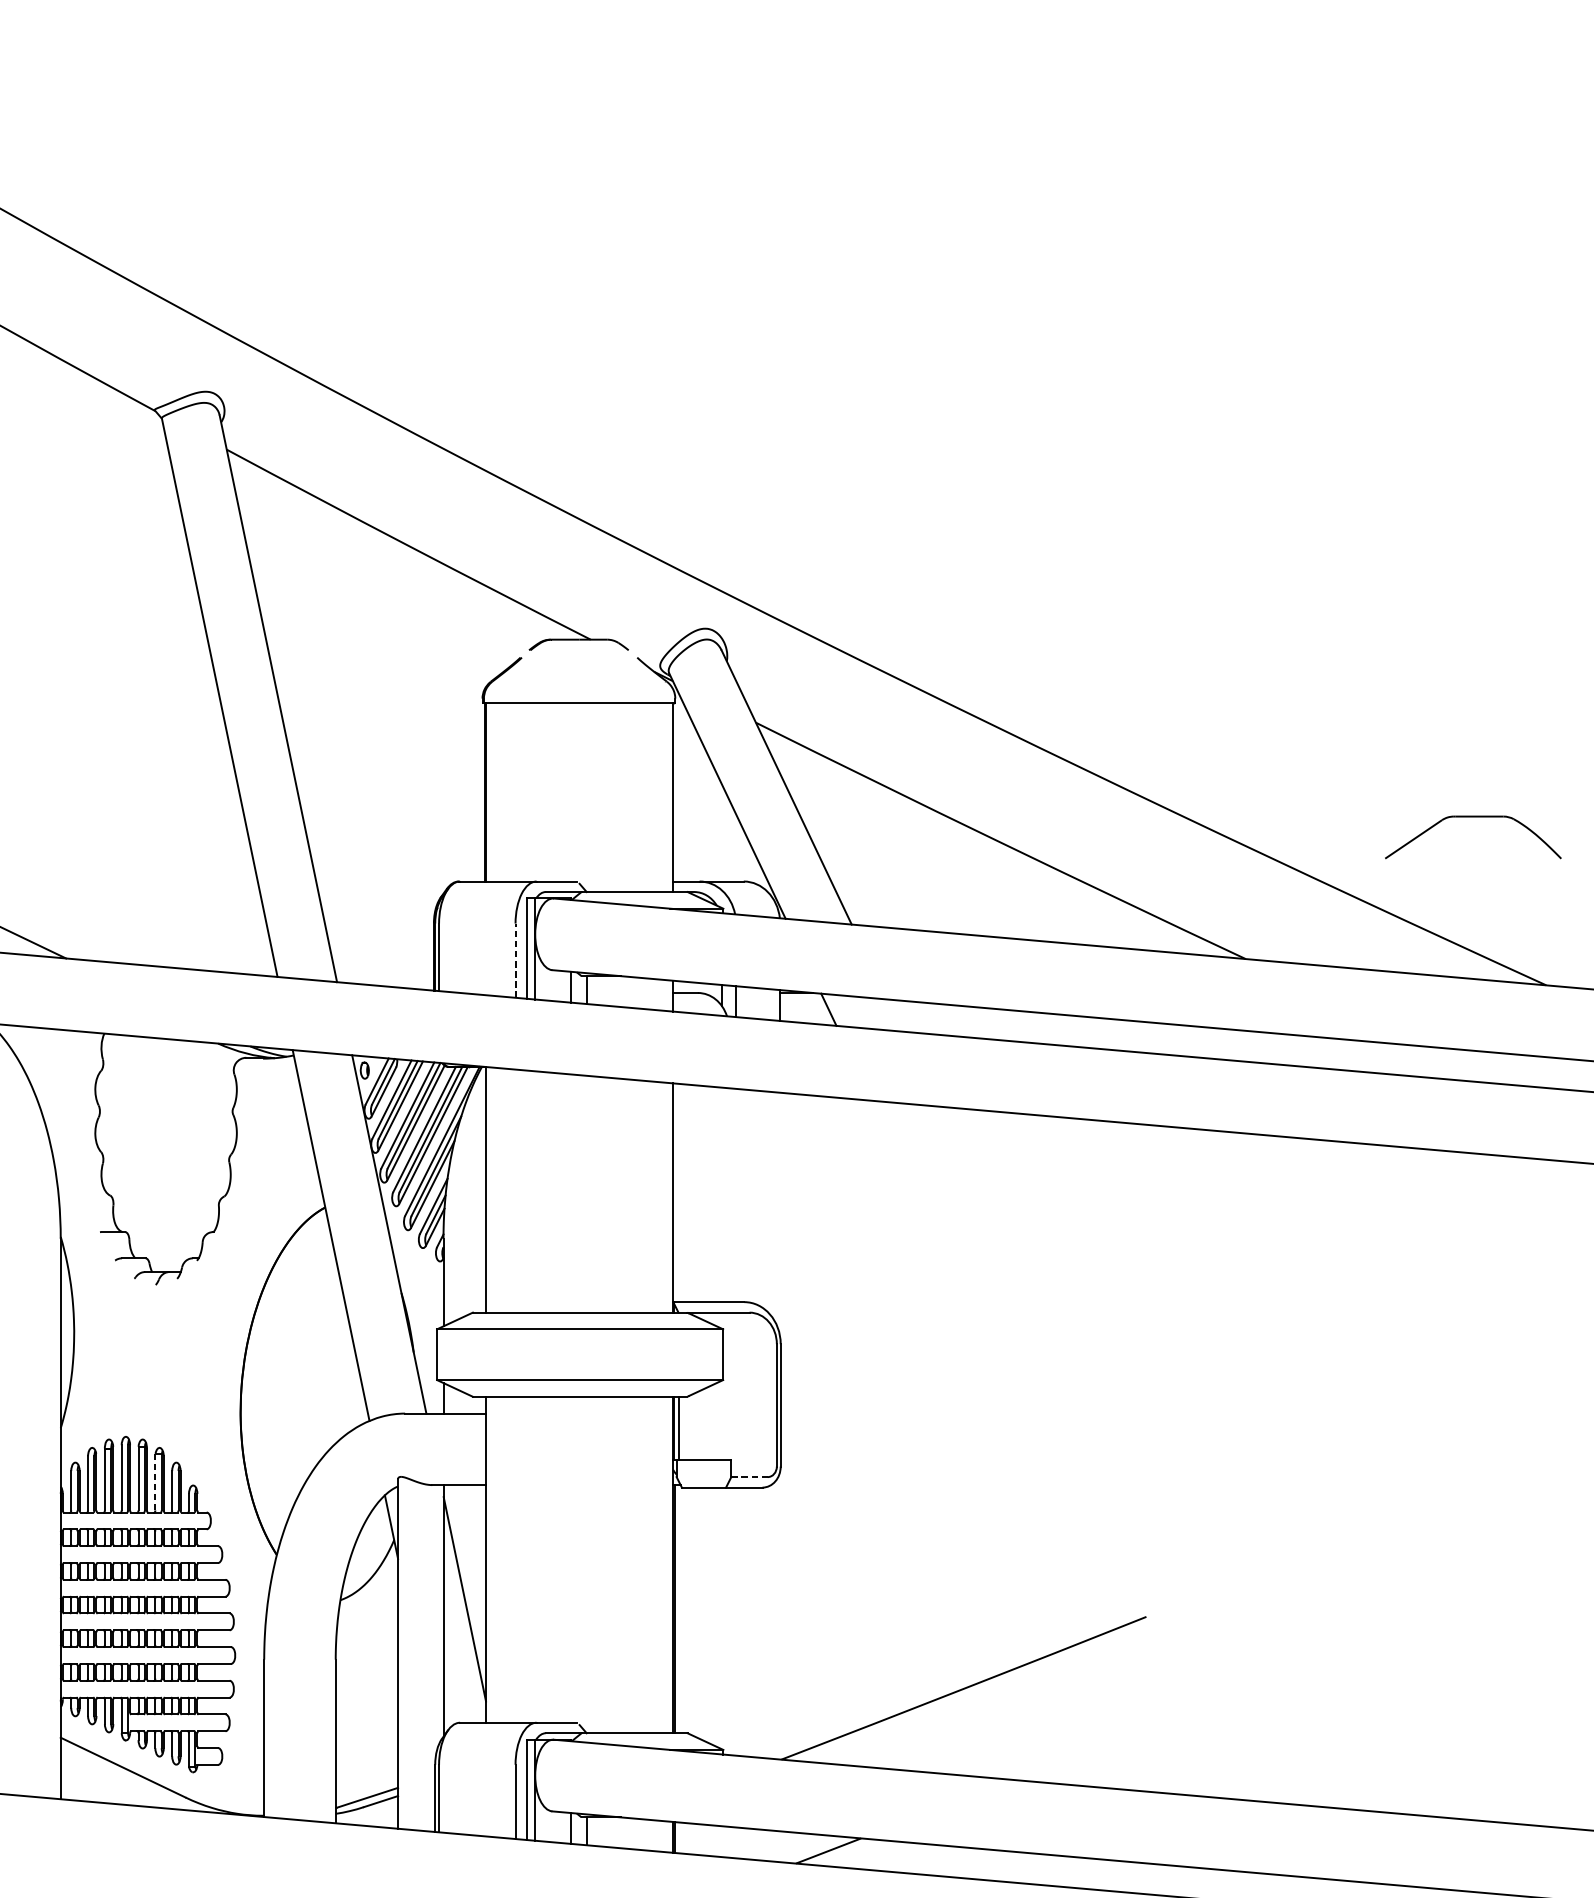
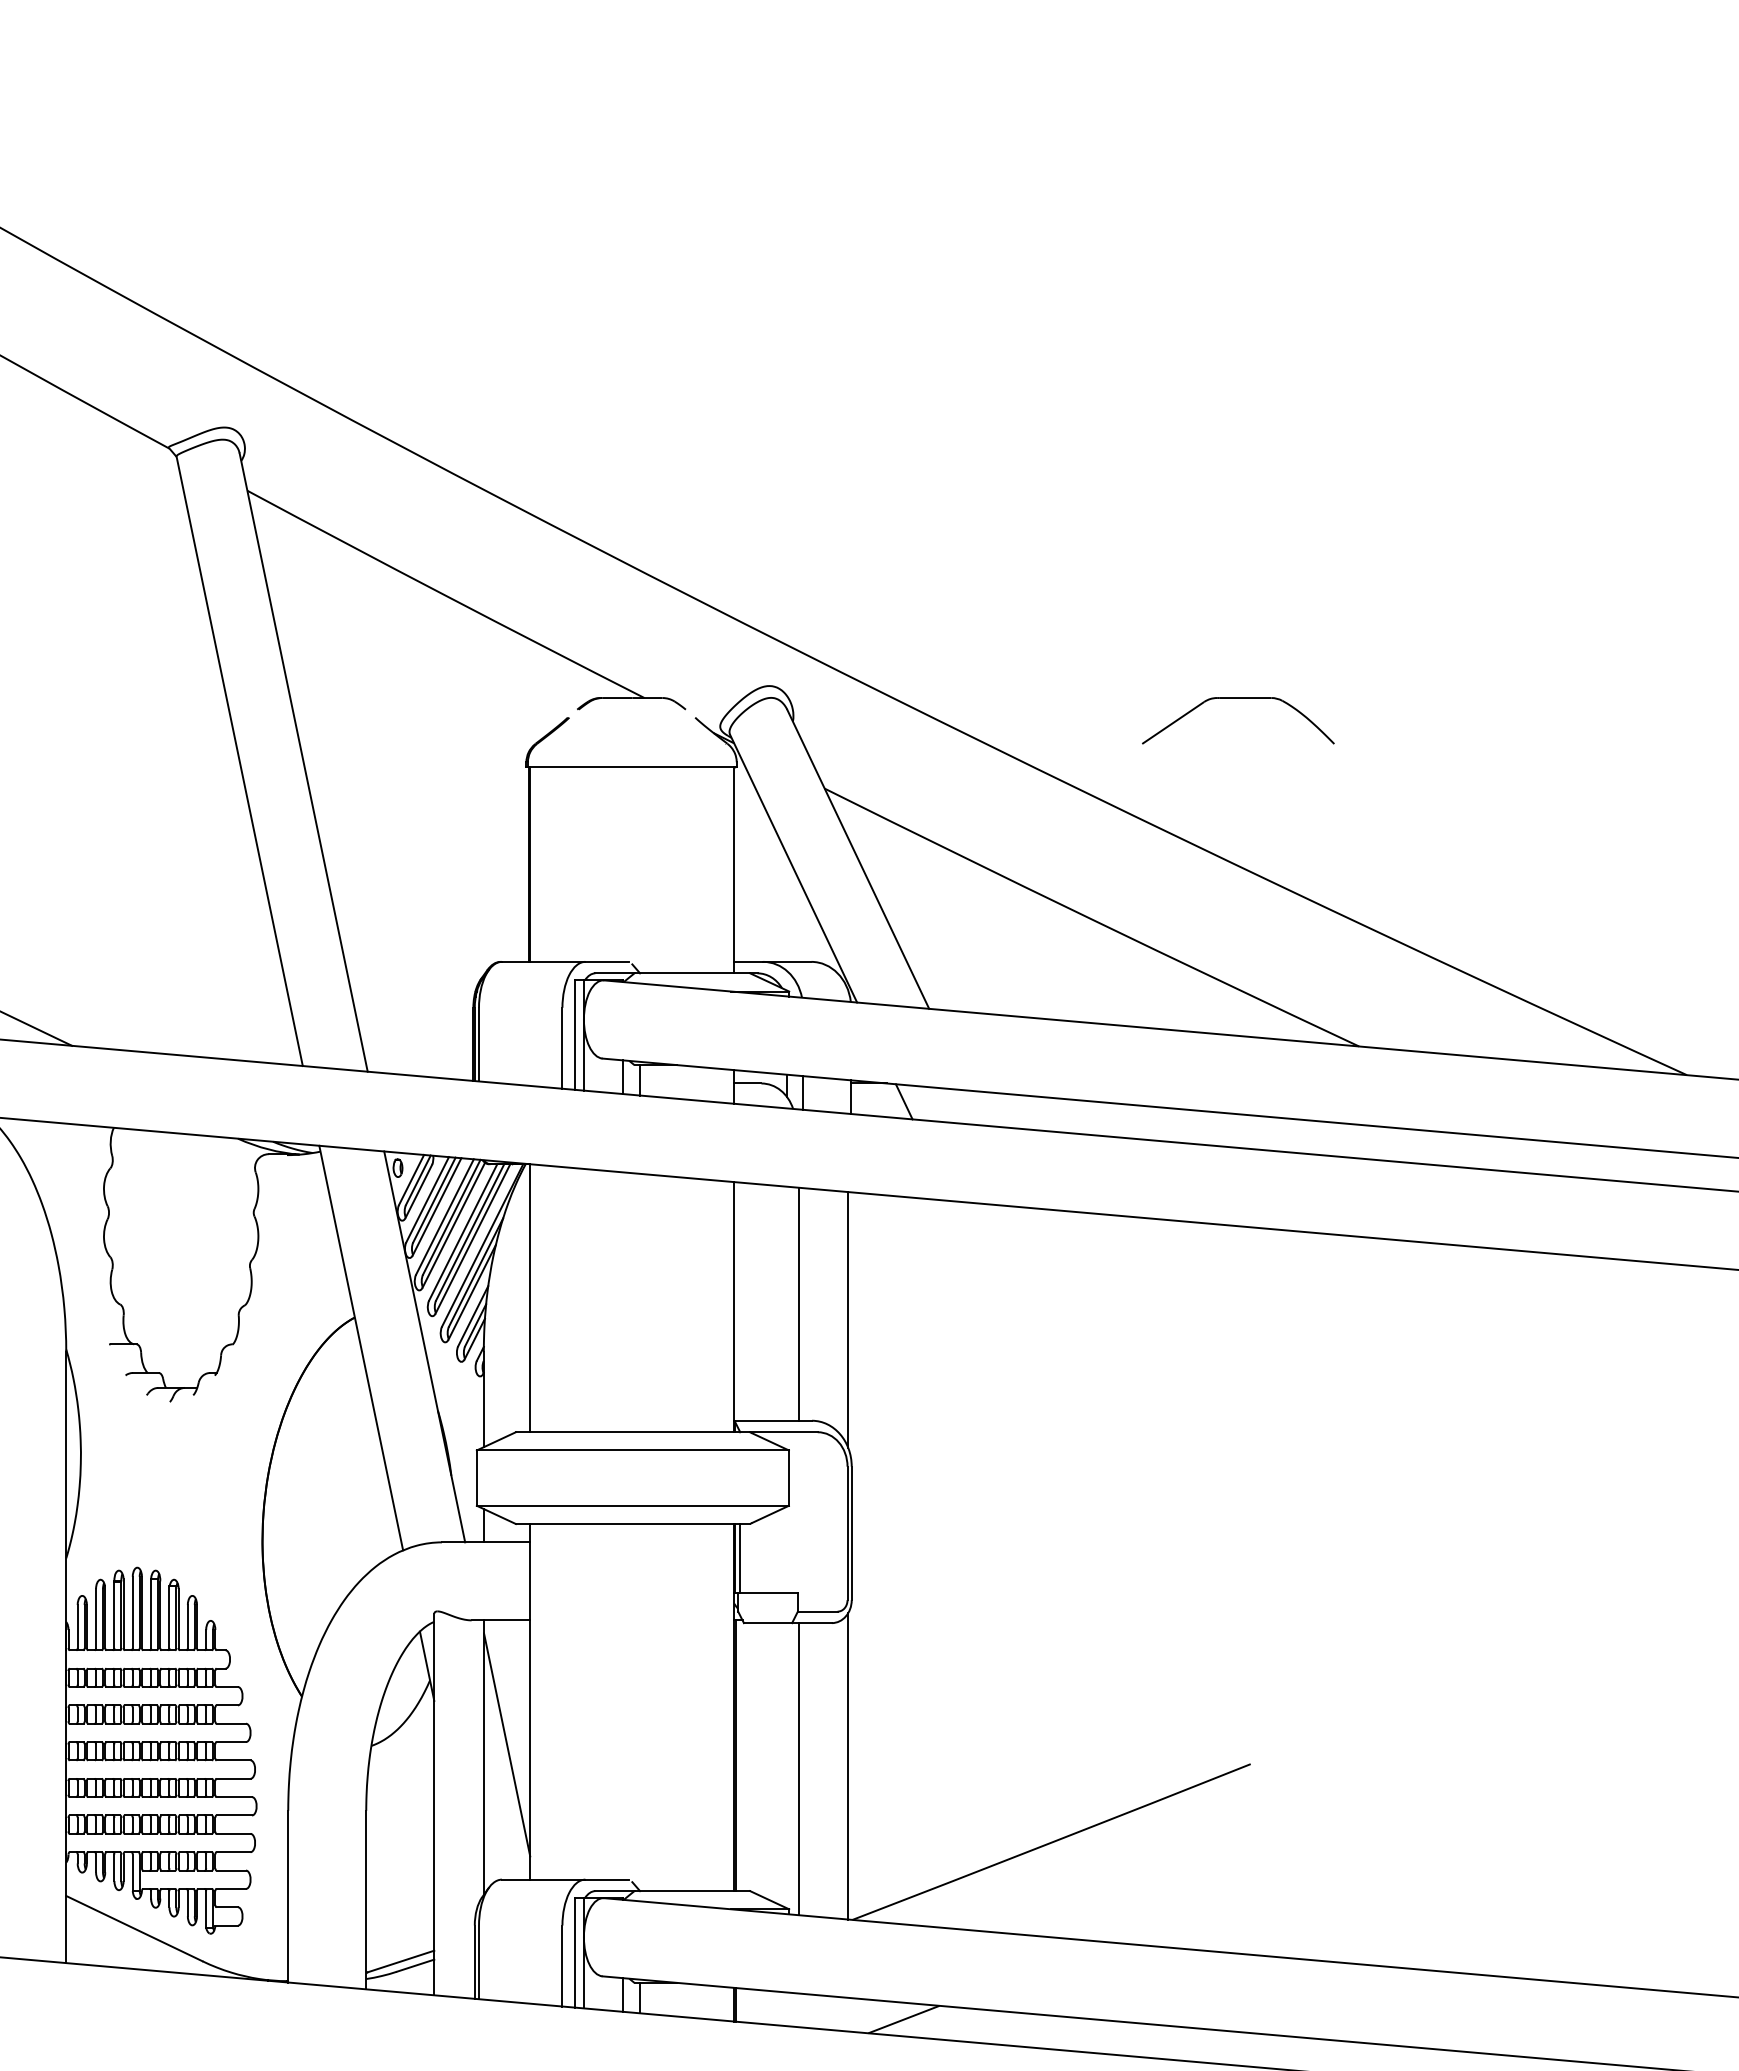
part: (1473, 817) -> (1238, 698), moved
line: (515, 959) -> (562, 1047), dashed -> solid
line: (731, 1194) -> (798, 1303), added
line: (777, 1210) -> (848, 1320), added
line: (749, 1476) -> (817, 1611), dashed -> solid
line: (155, 1482) -> (169, 1617), dashed -> solid
line: (777, 1618) -> (848, 1765), added
line: (731, 1621) -> (798, 1769), added

